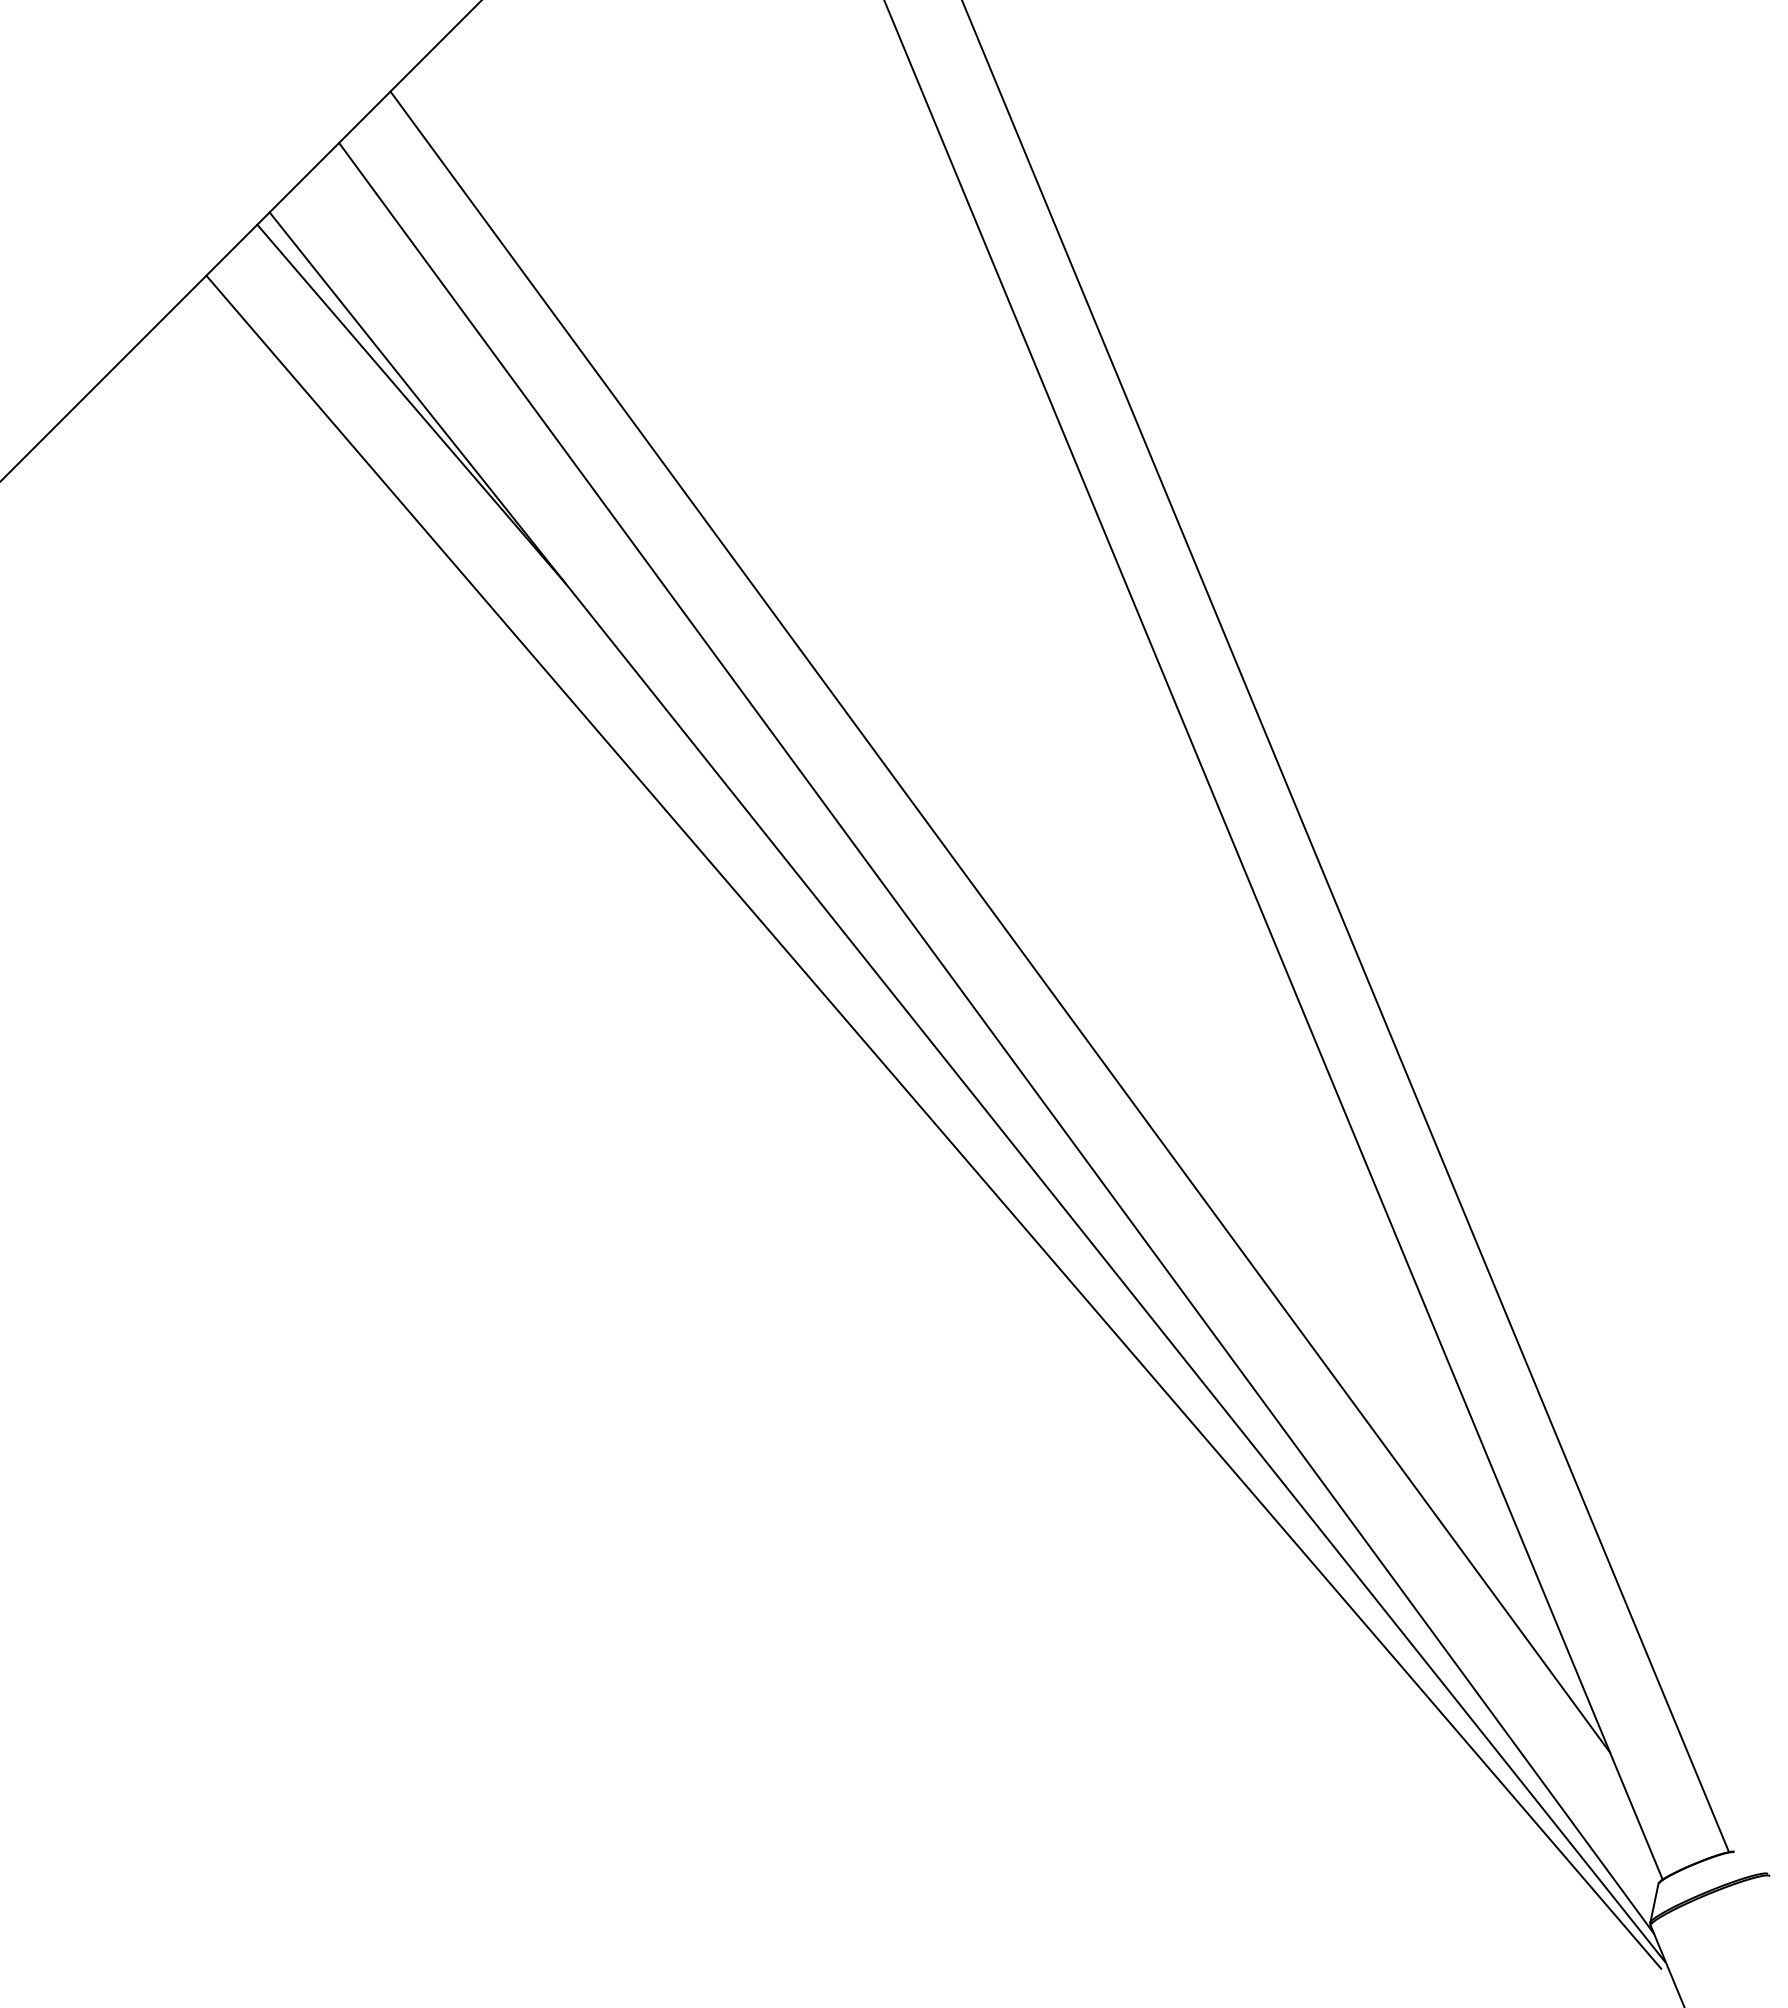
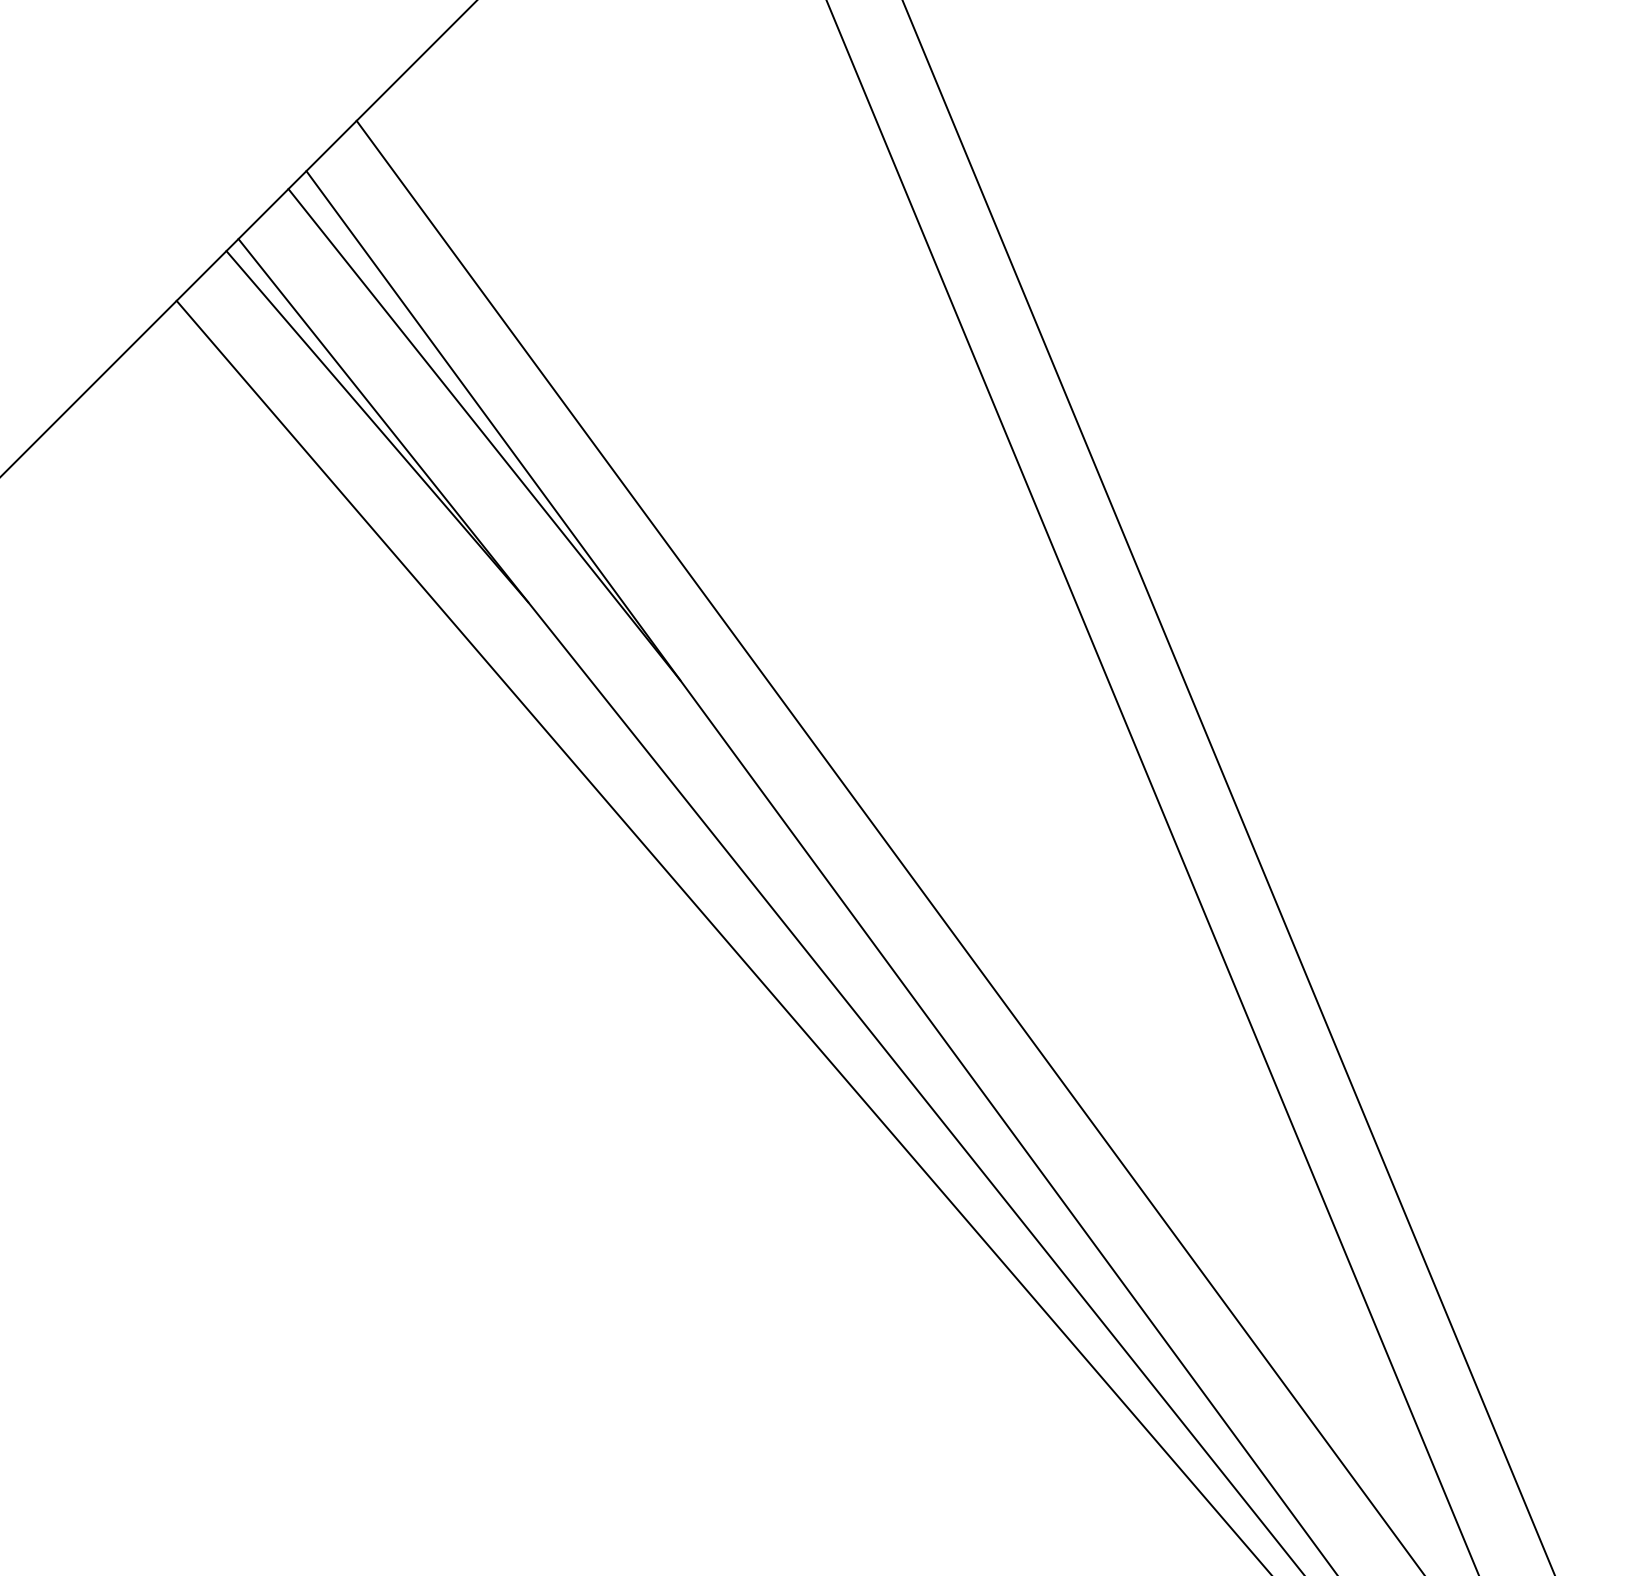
line: (520, 412) -> (483, 434), added

